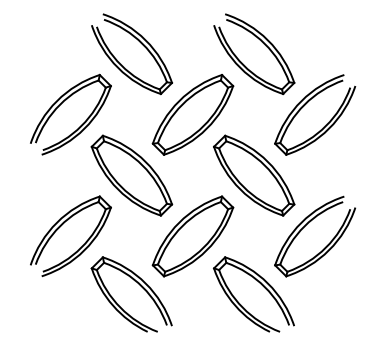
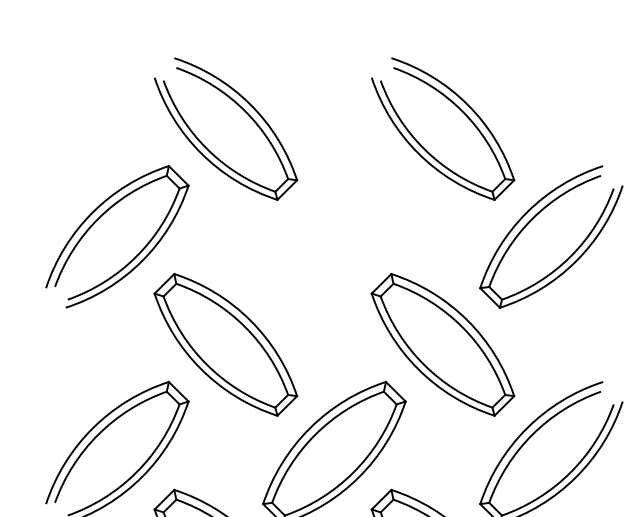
part: (192, 114) -> (333, 236), removed

